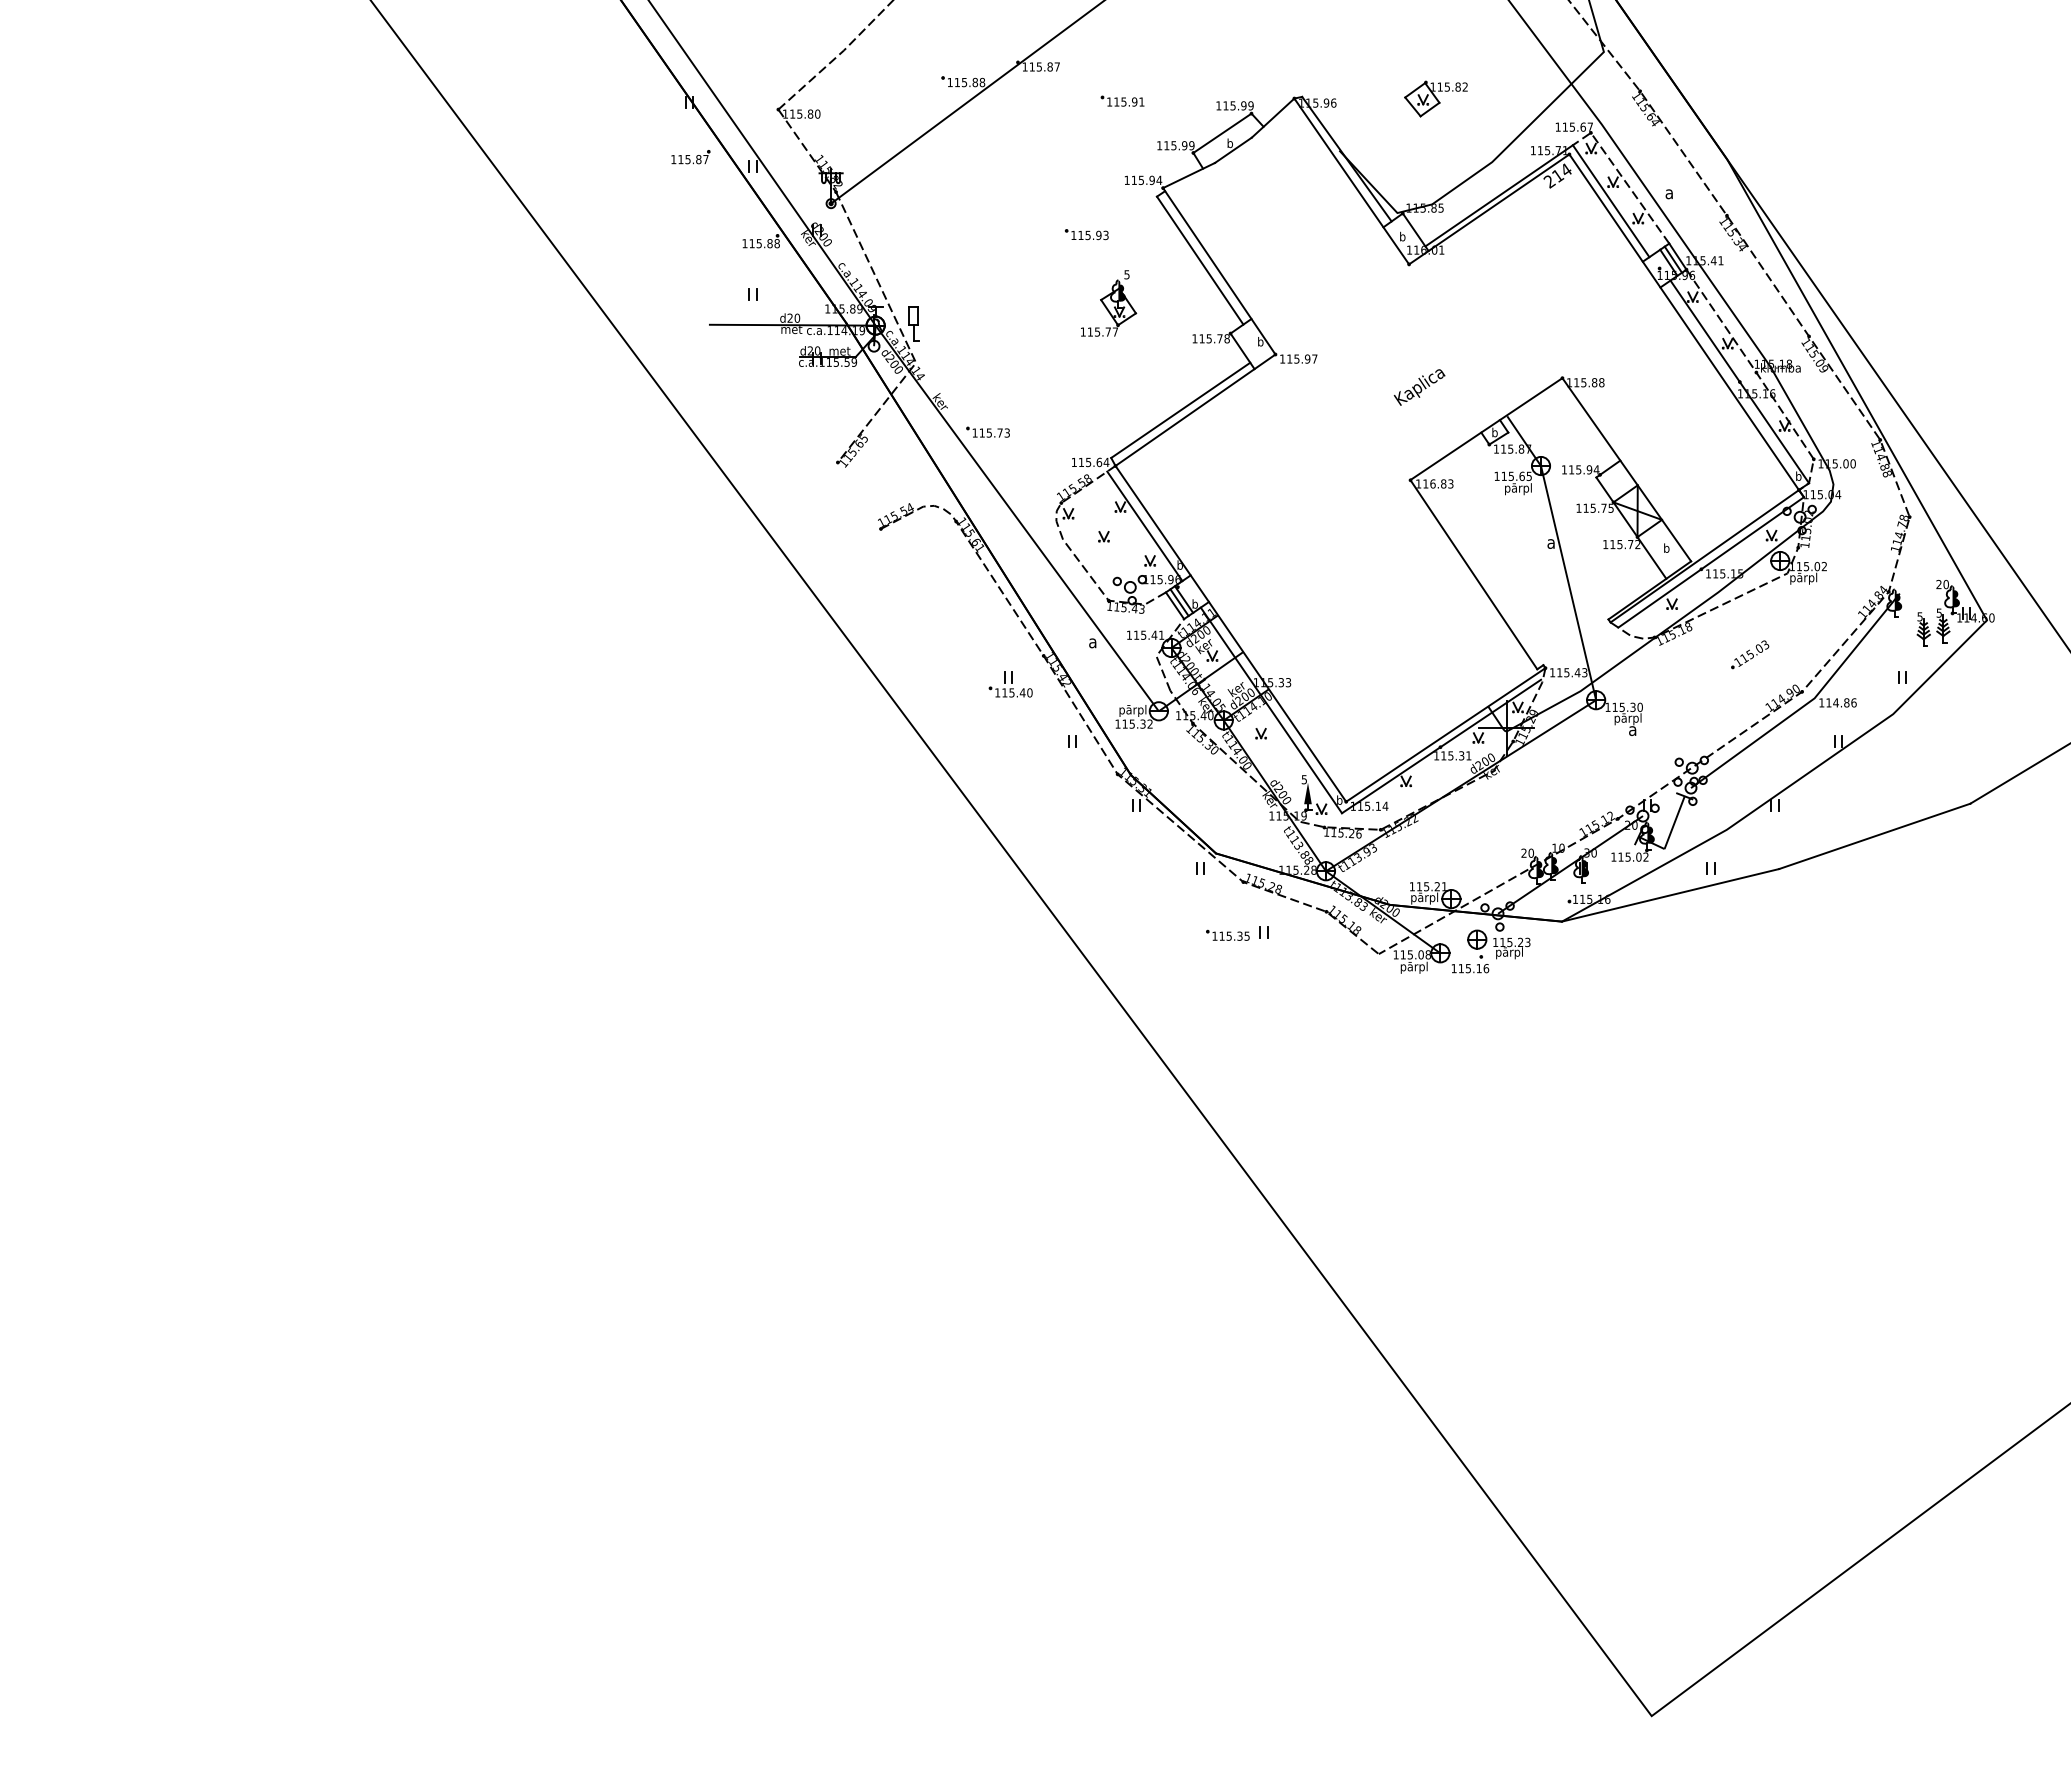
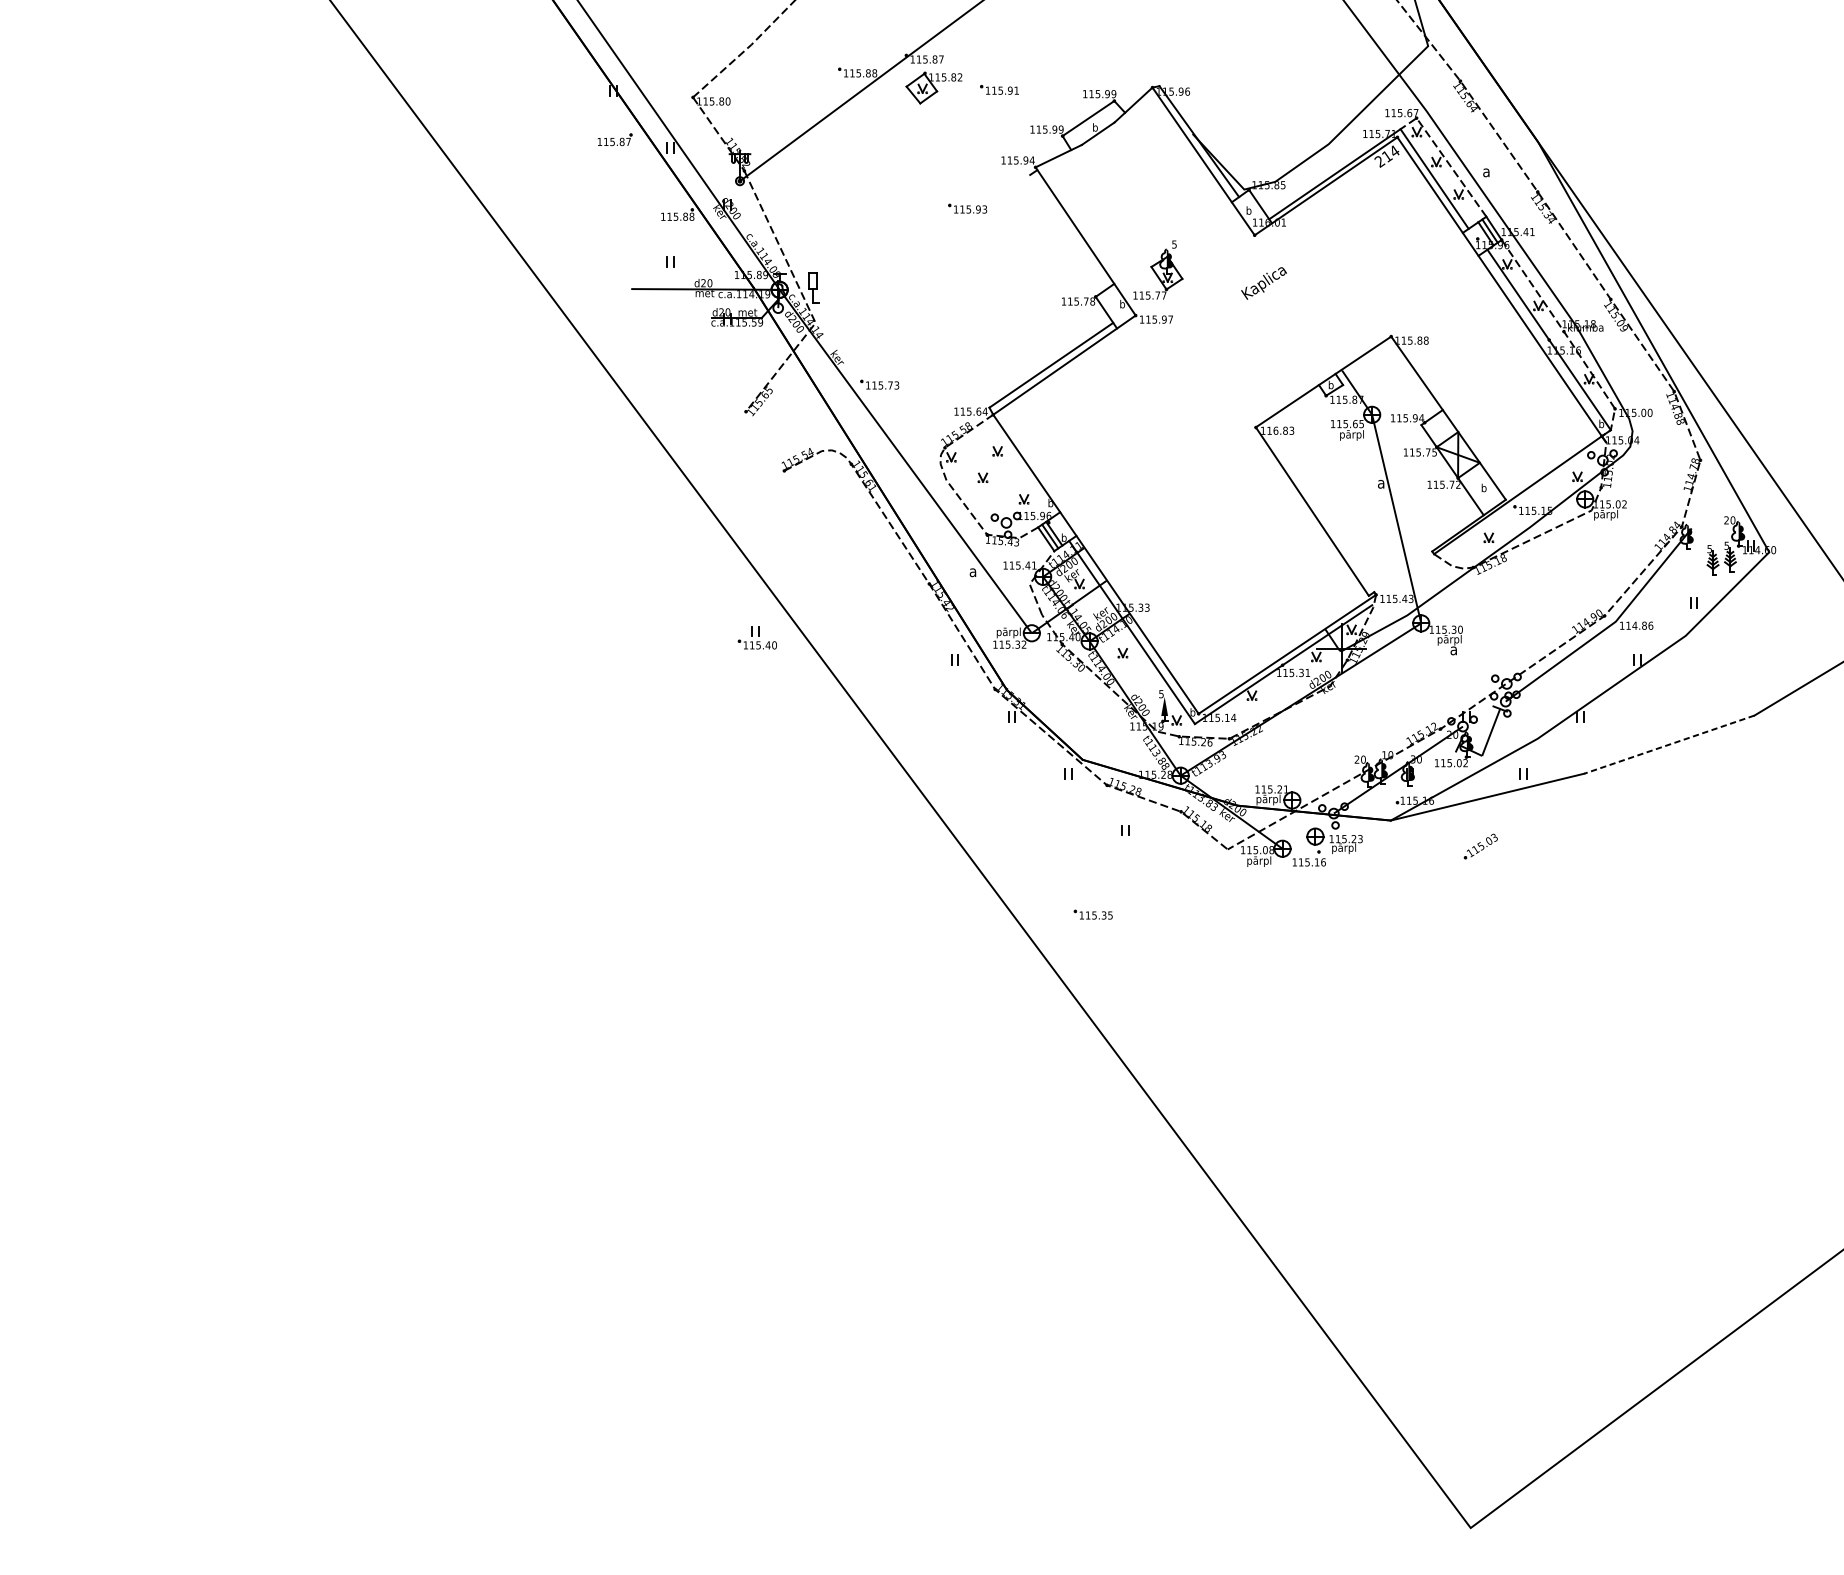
part: (1435, 98) -> (933, 87), moved
line: (1199, 260) -> (1068, 231), removed
part: (1109, 303) -> (1158, 270), moved
text: (1419, 387) -> (1263, 283), moved
line: (1144, 526) -> (1019, 468), removed
line: (1710, 562) -> (1523, 500), removed
part: (1750, 654) -> (1481, 846), moved
part: (1010, 684) -> (757, 637), moved
line: (1874, 836) -> (1669, 744), solid -> dashed
part: (1227, 934) -> (1092, 913), moved

